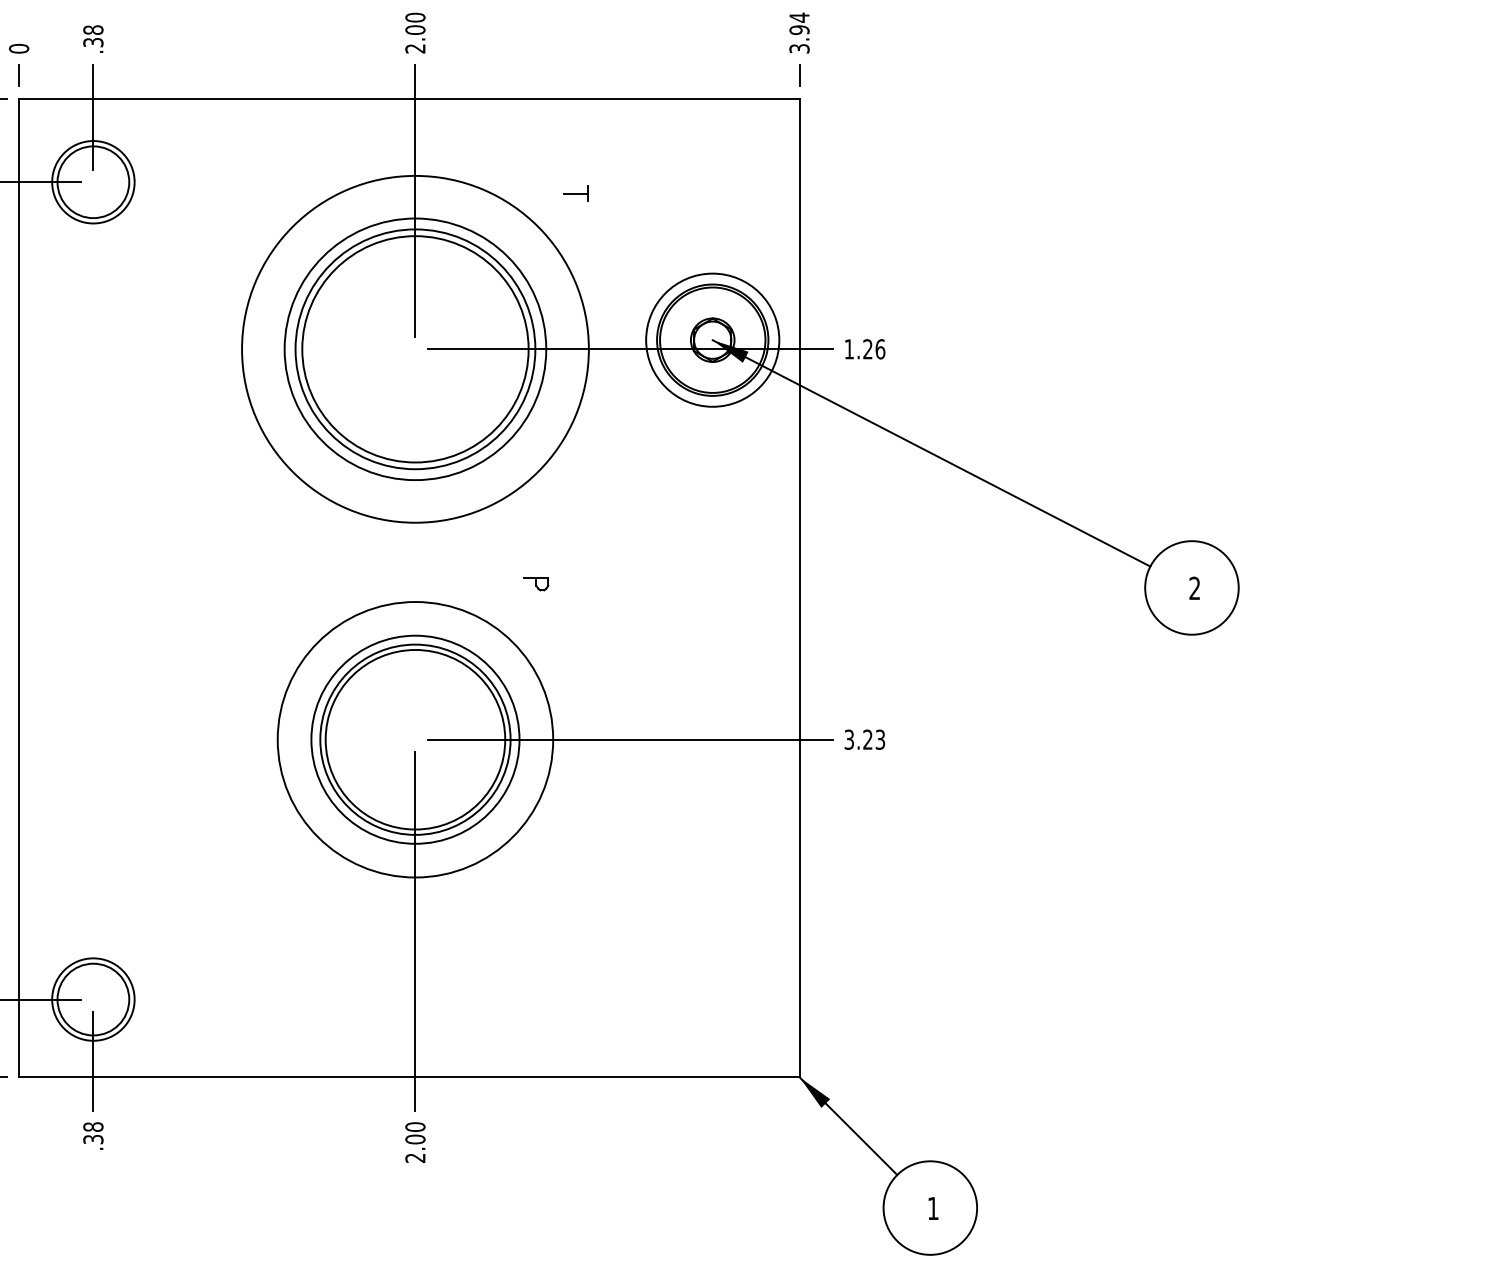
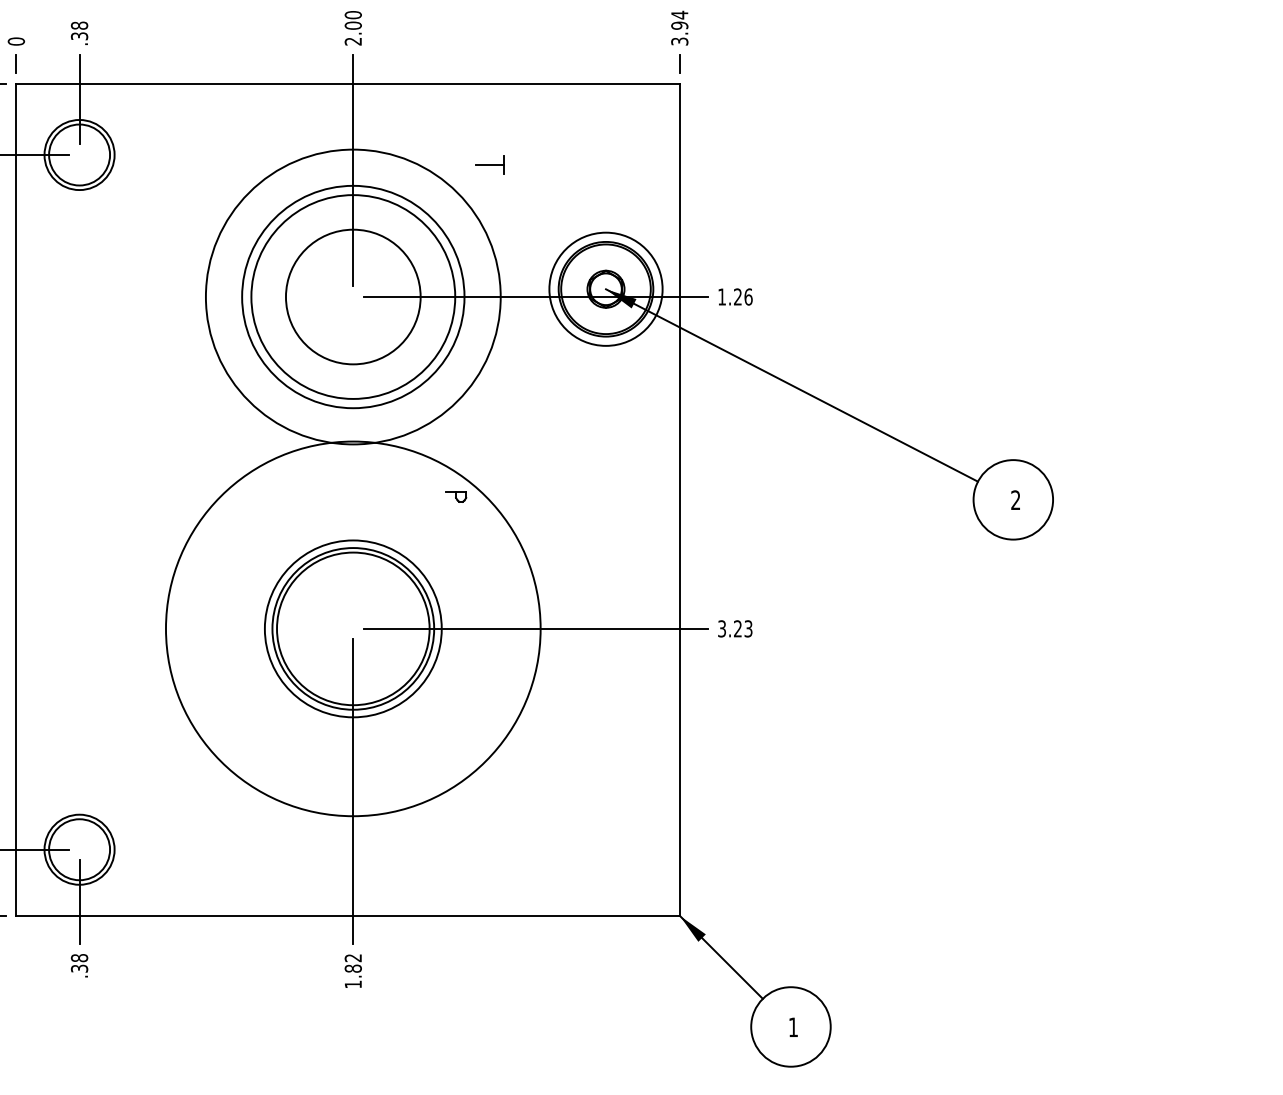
part: (575, 193) -> (489, 164), size x1.4
circle: (415, 349) -> (353, 297), size x0.7
circle: (415, 739) -> (353, 628), size x1.6
text: (415, 1142) -> (353, 971), 2.00 -> 1.82

